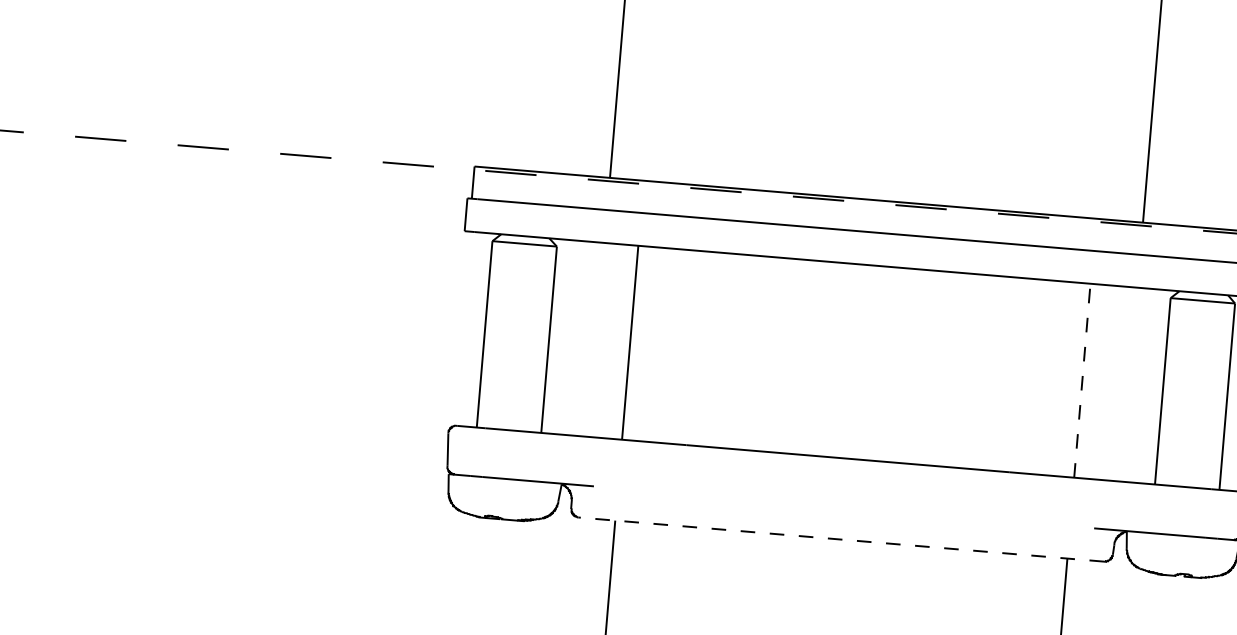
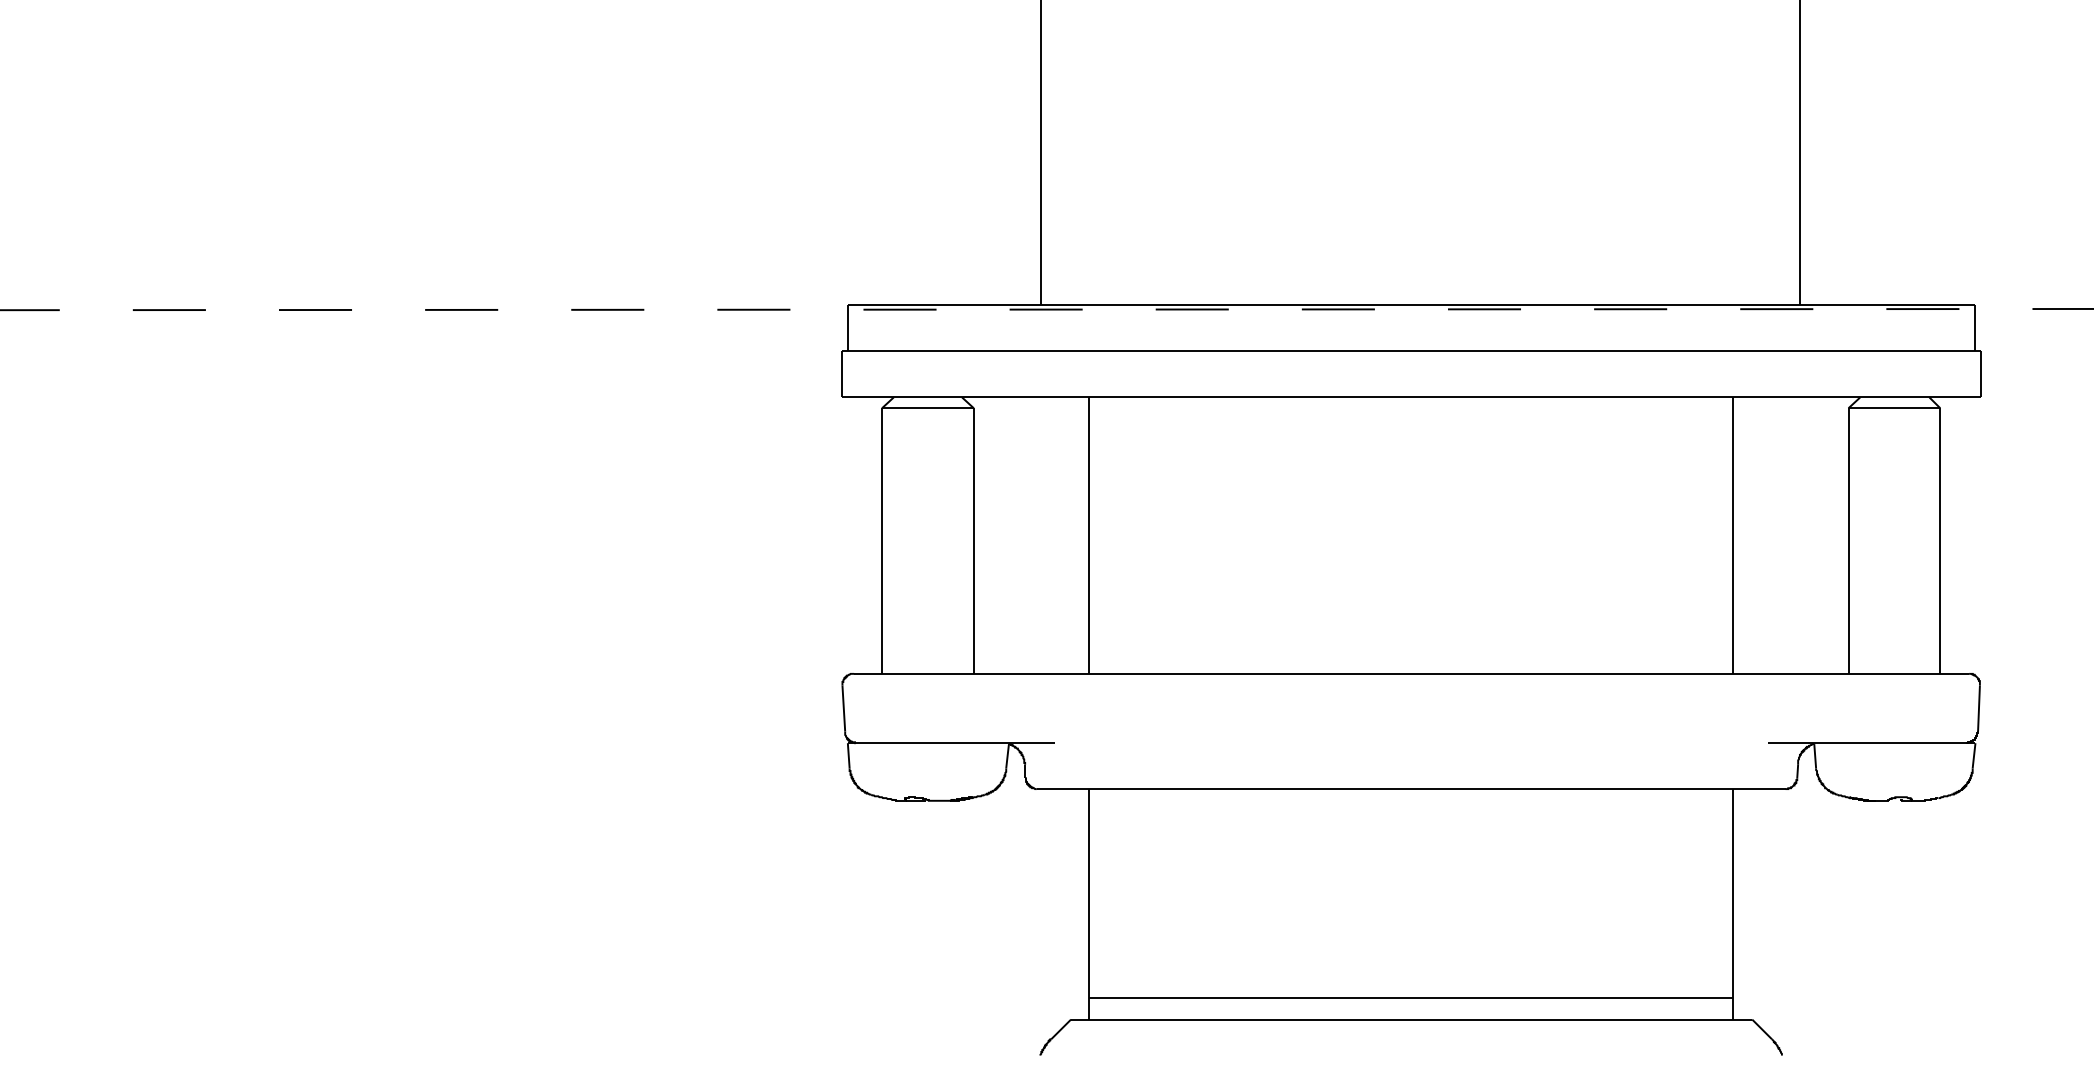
line: (1082, 380) -> (1733, 535), dashed -> solid
line: (840, 539) -> (1410, 789), dashed -> solid

